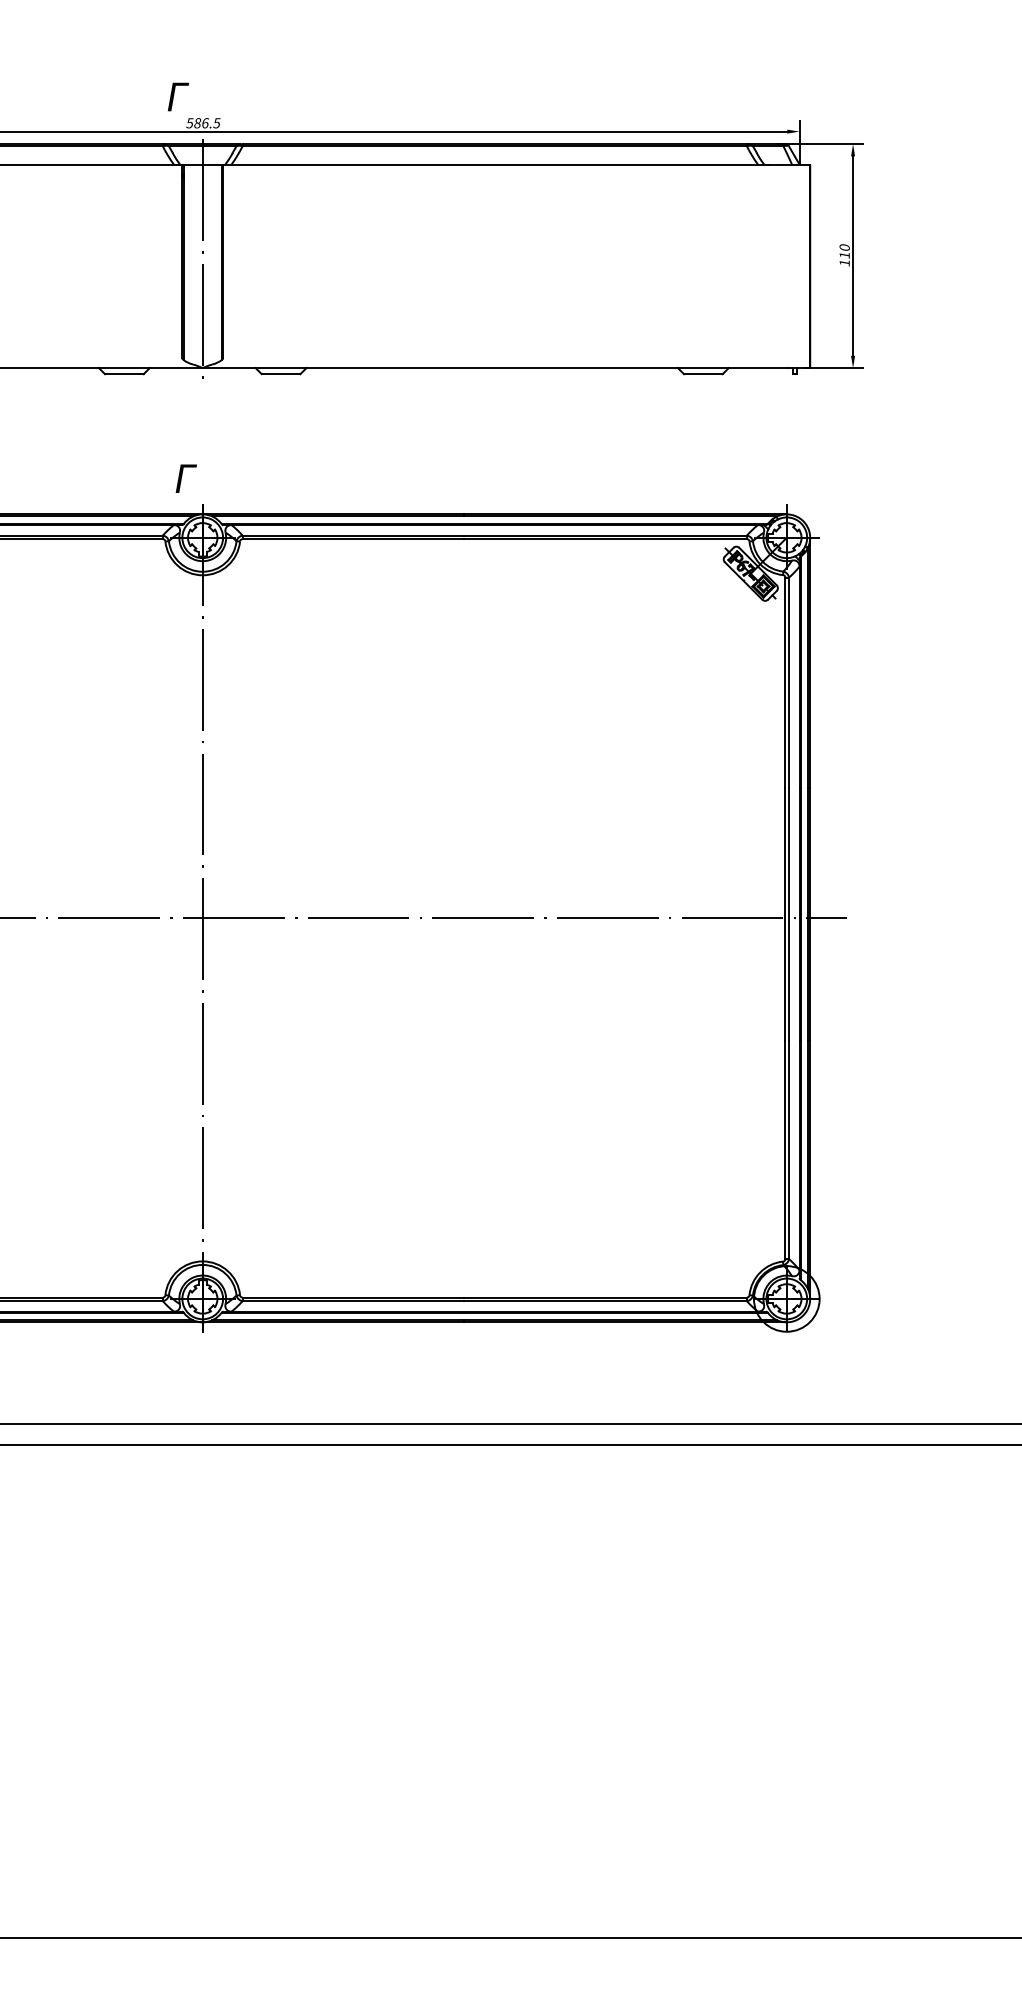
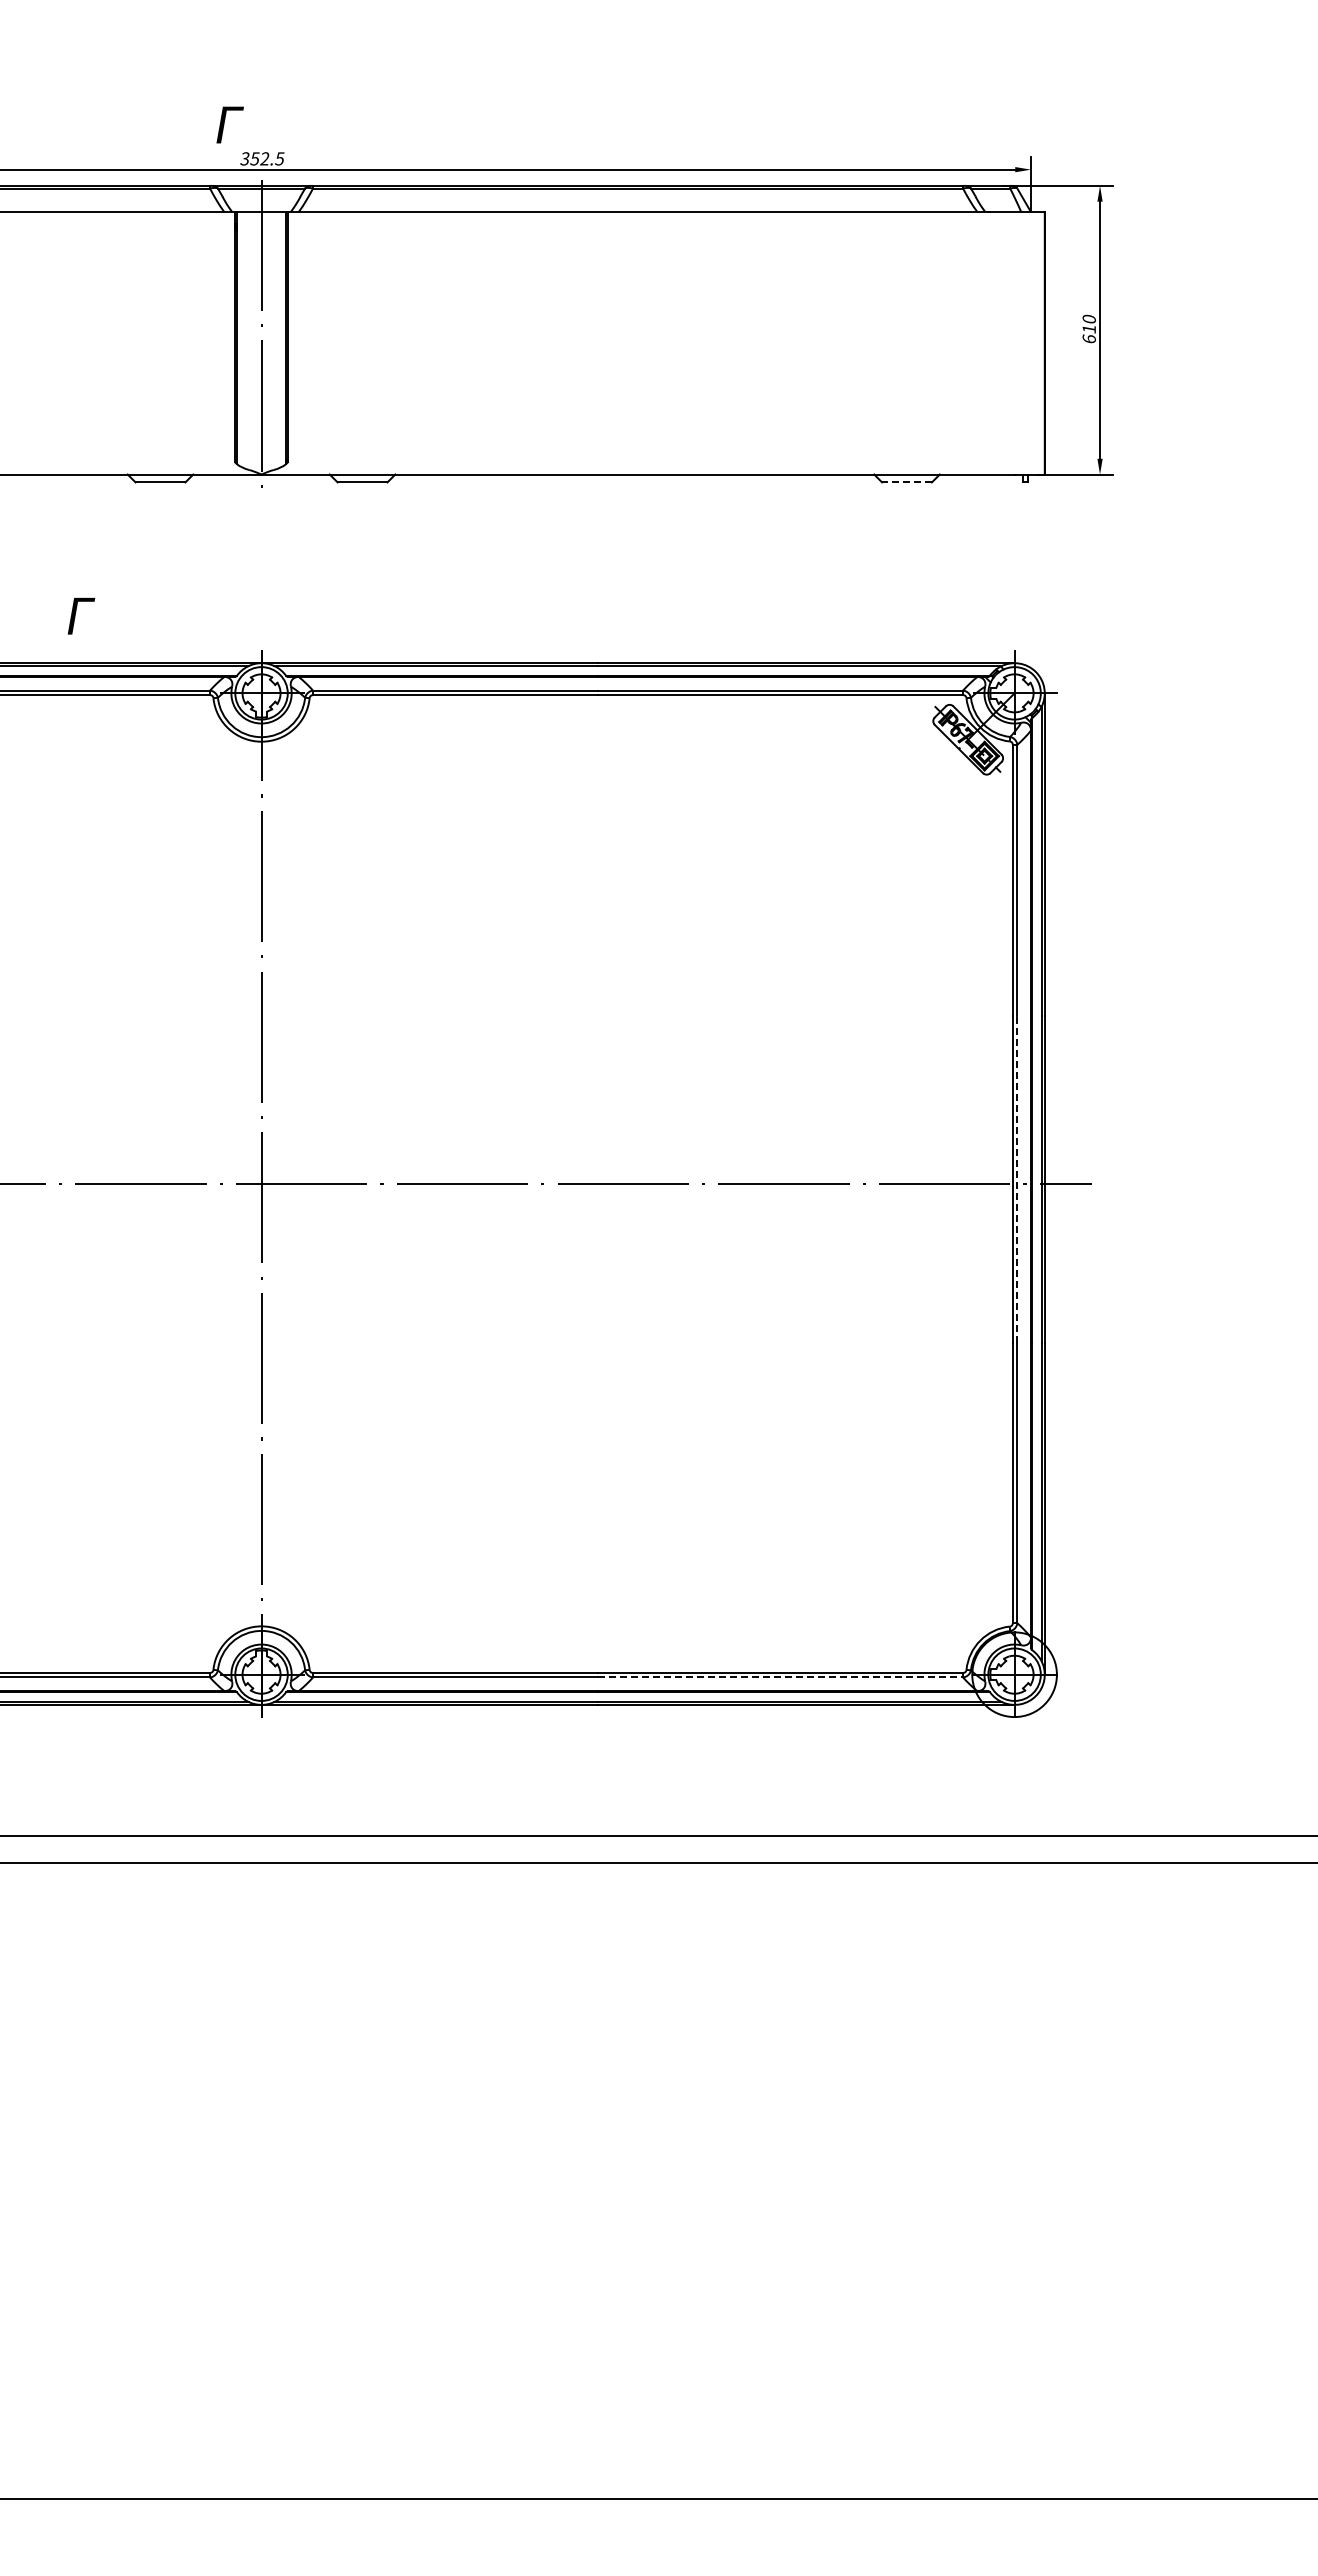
text: (198, 122) -> (255, 158), 586.5 -> 352.5
text: (844, 262) -> (1088, 338), 110 -> 610
line: (703, 374) -> (907, 482), solid -> dashed
text: (186, 478) -> (81, 615), moved
line: (789, 914) -> (1017, 1178), solid -> dashed
line: (606, 1301) -> (781, 1677), solid -> dashed

